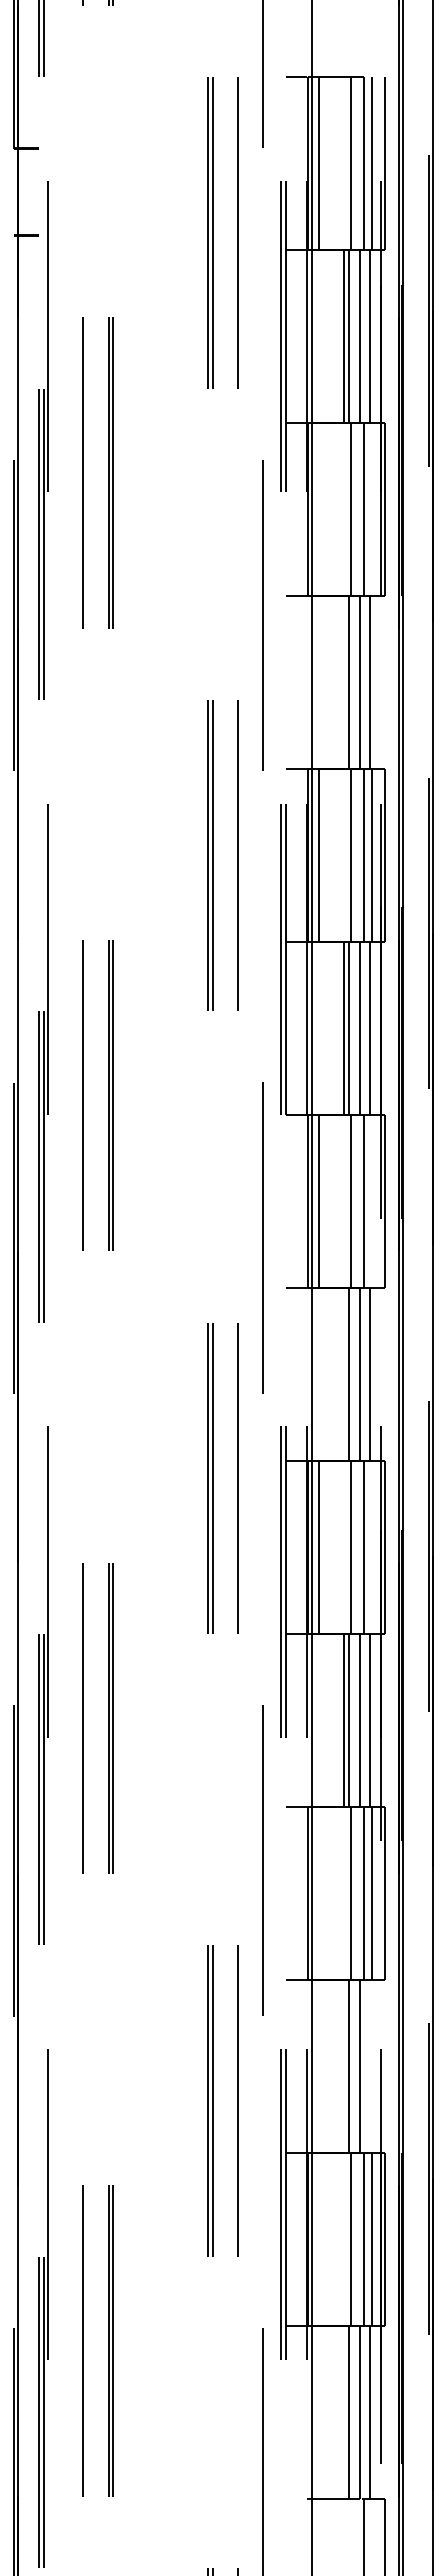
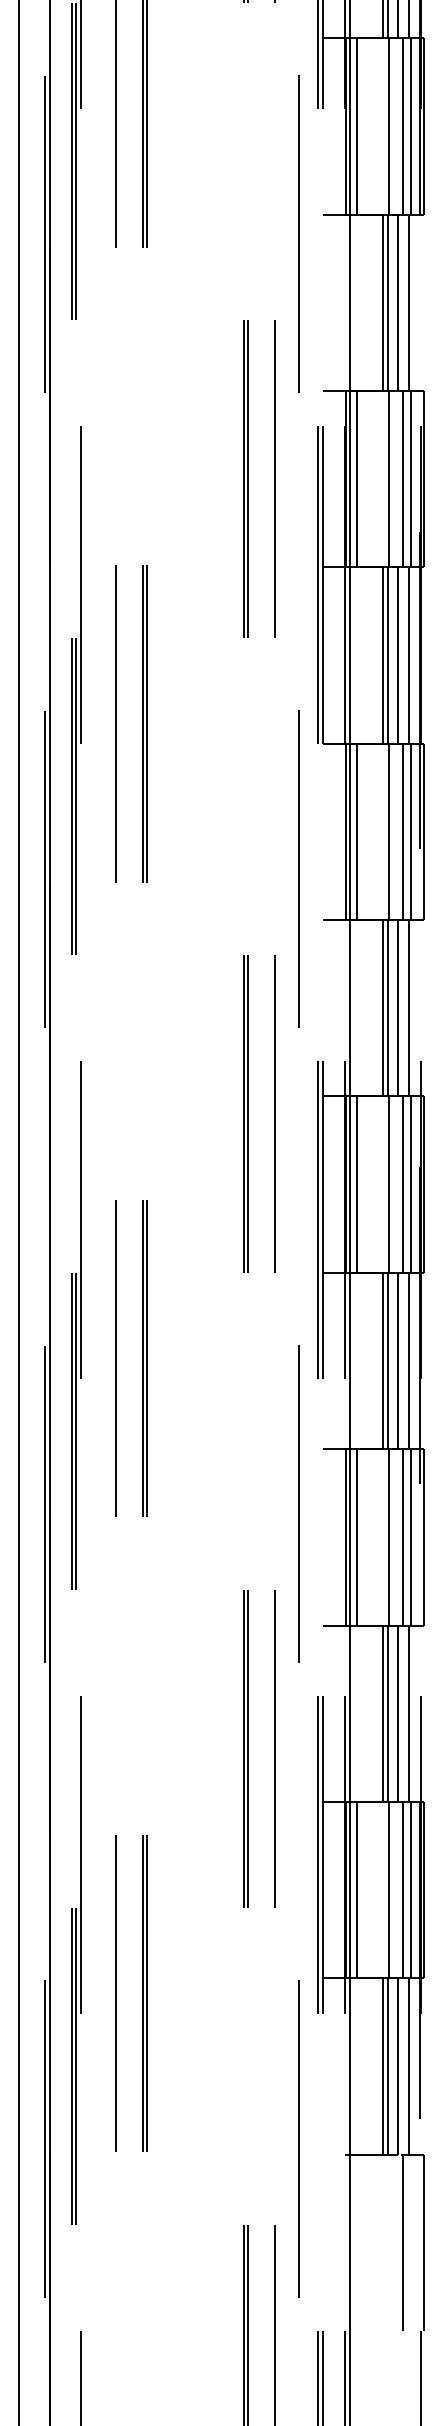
line: (318, 509) -> (356, 126), added
line: (372, 509) -> (411, 126), added
line: (344, 682) -> (382, 302), added
line: (372, 1201) -> (411, 831), added
line: (344, 1374) -> (382, 1008), added
line: (372, 1546) -> (411, 1183), added
line: (318, 1892) -> (356, 1536), added
line: (344, 2065) -> (382, 1712), added
line: (369, 2065) -> (408, 1712), added
line: (318, 2238) -> (356, 1889), added
line: (344, 2411) -> (382, 2065), added

